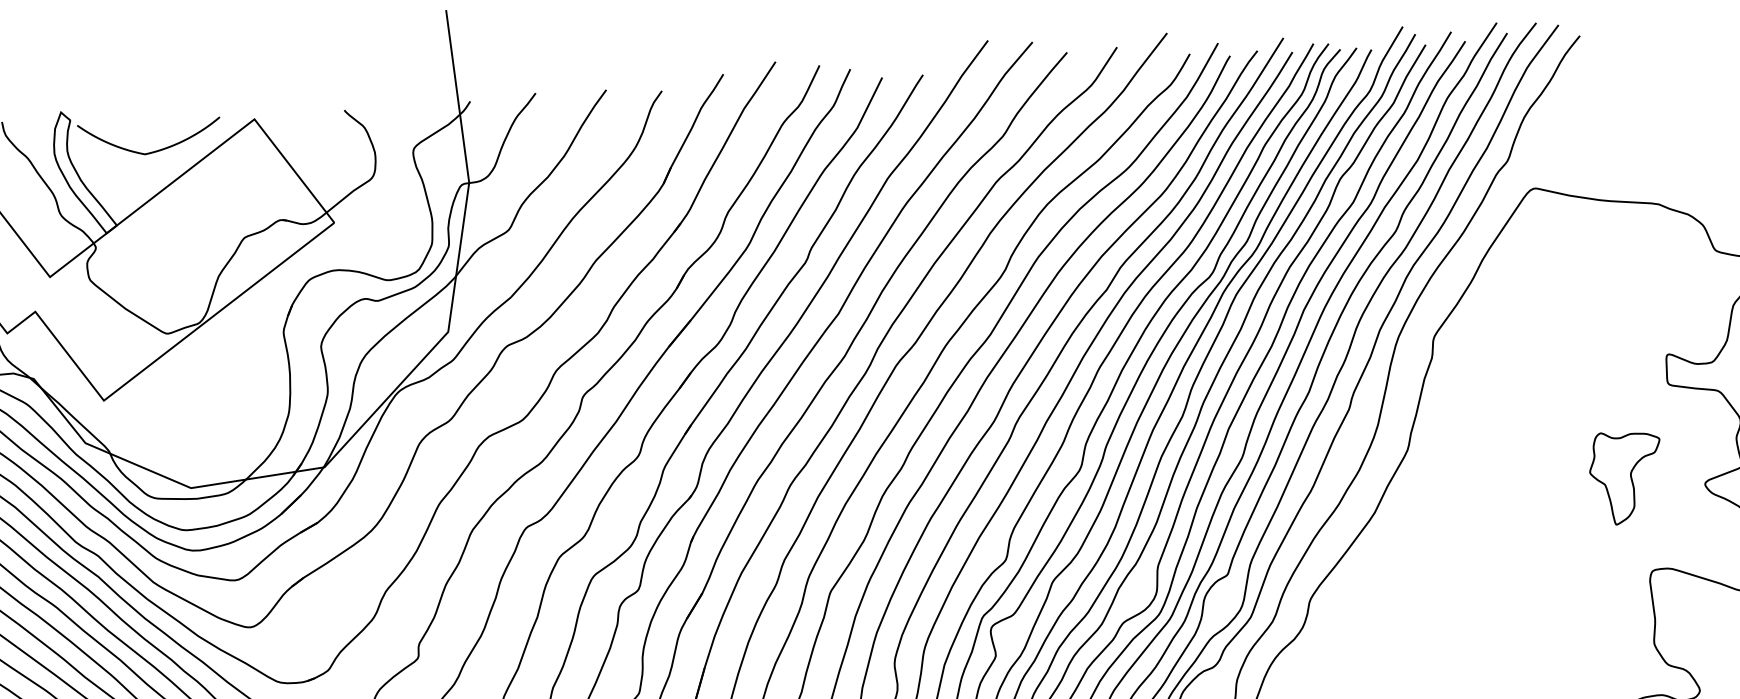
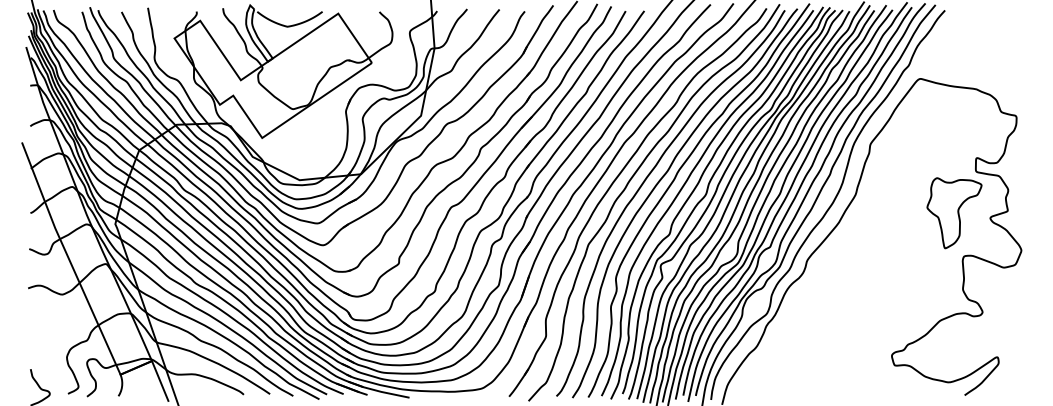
part: (1626, 478) -> (954, 213), size x1.67

